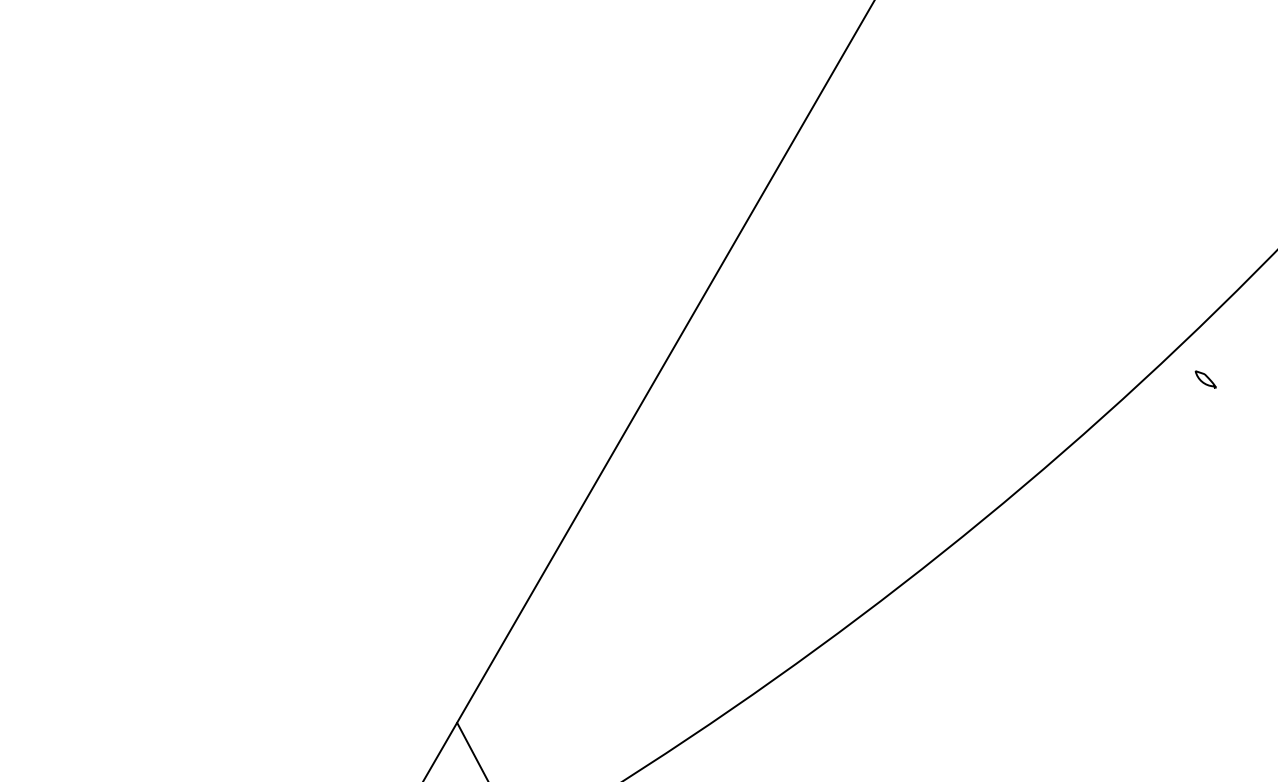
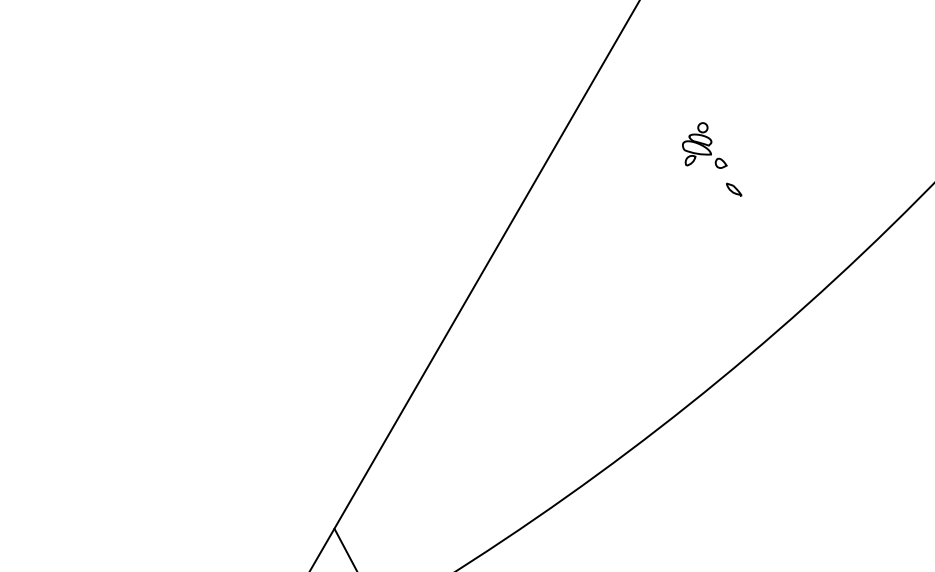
part: (962, 198) -> (704, 145), added
part: (1206, 379) -> (734, 189), moved

